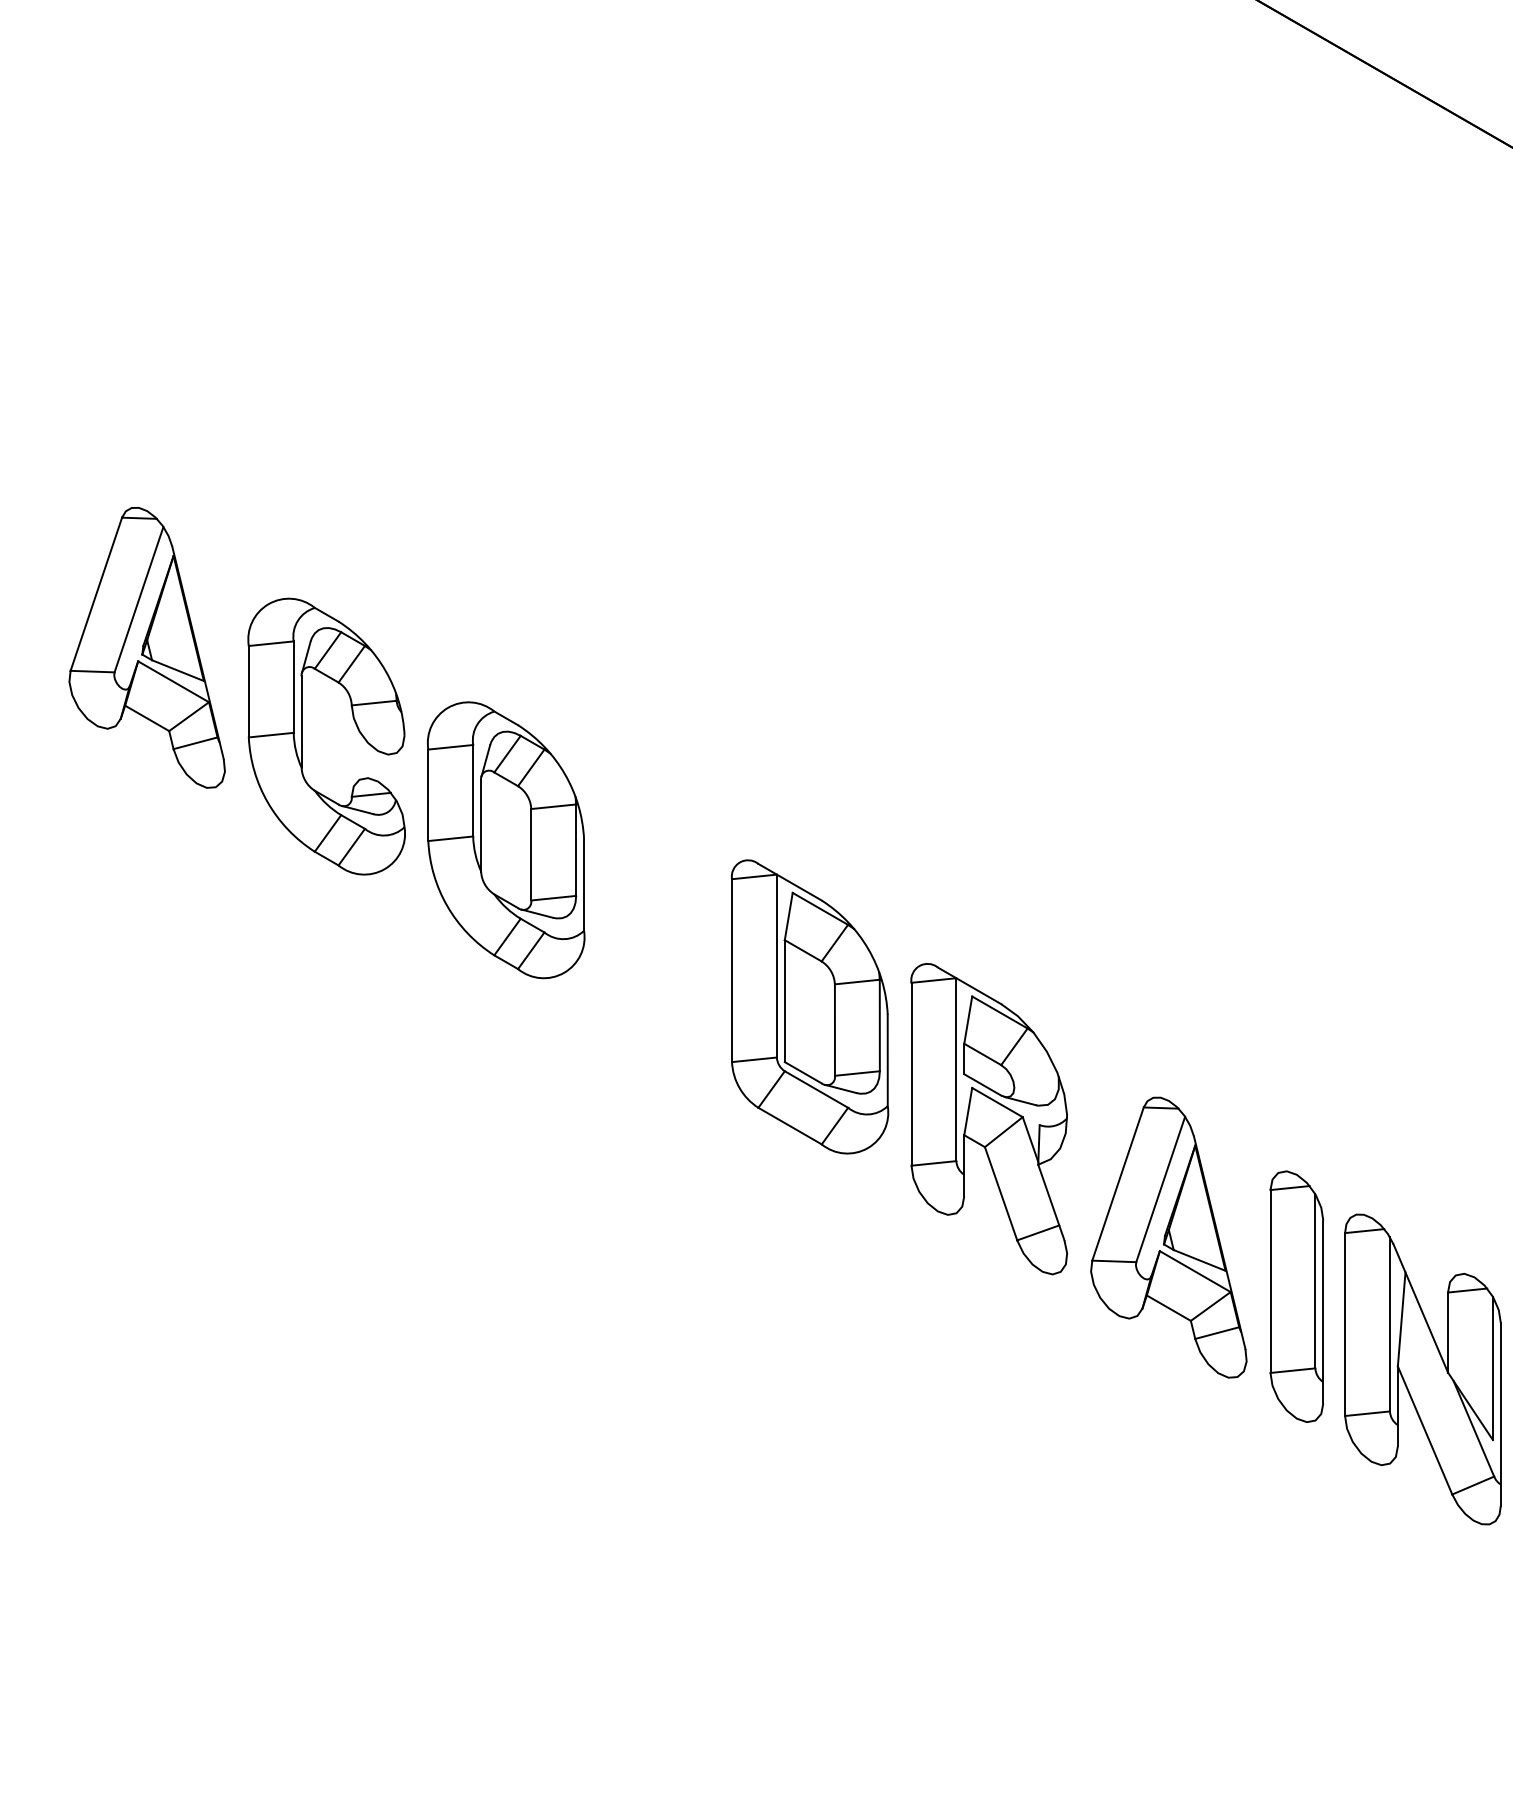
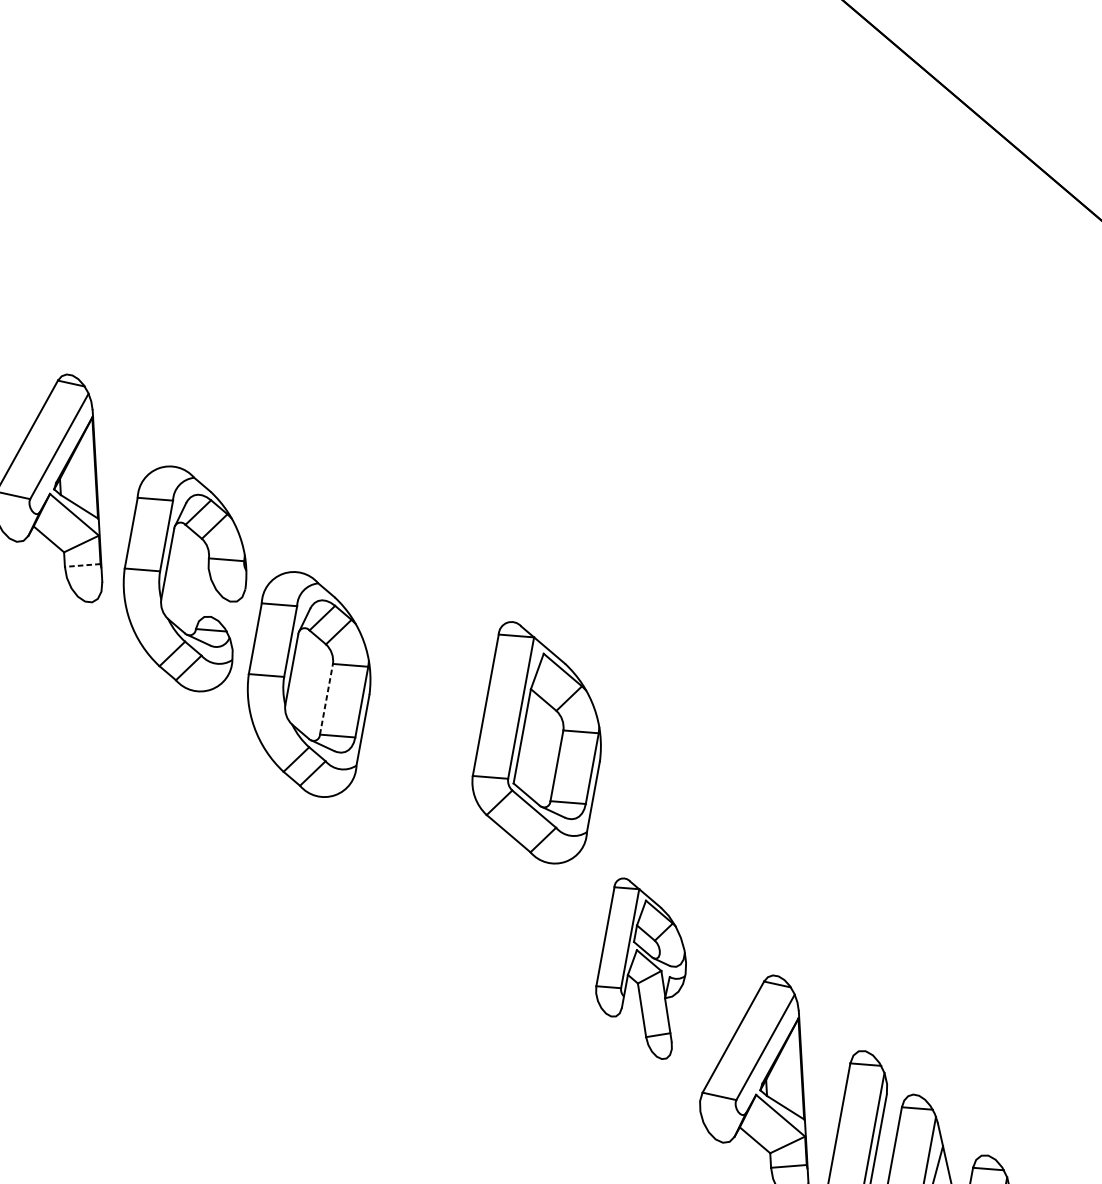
line: (195, 743) -> (82, 565), solid -> dashed
line: (531, 854) -> (326, 699), solid -> dashed
part: (810, 1006) -> (541, 744), moved
part: (989, 1119) -> (643, 968), size x0.7

